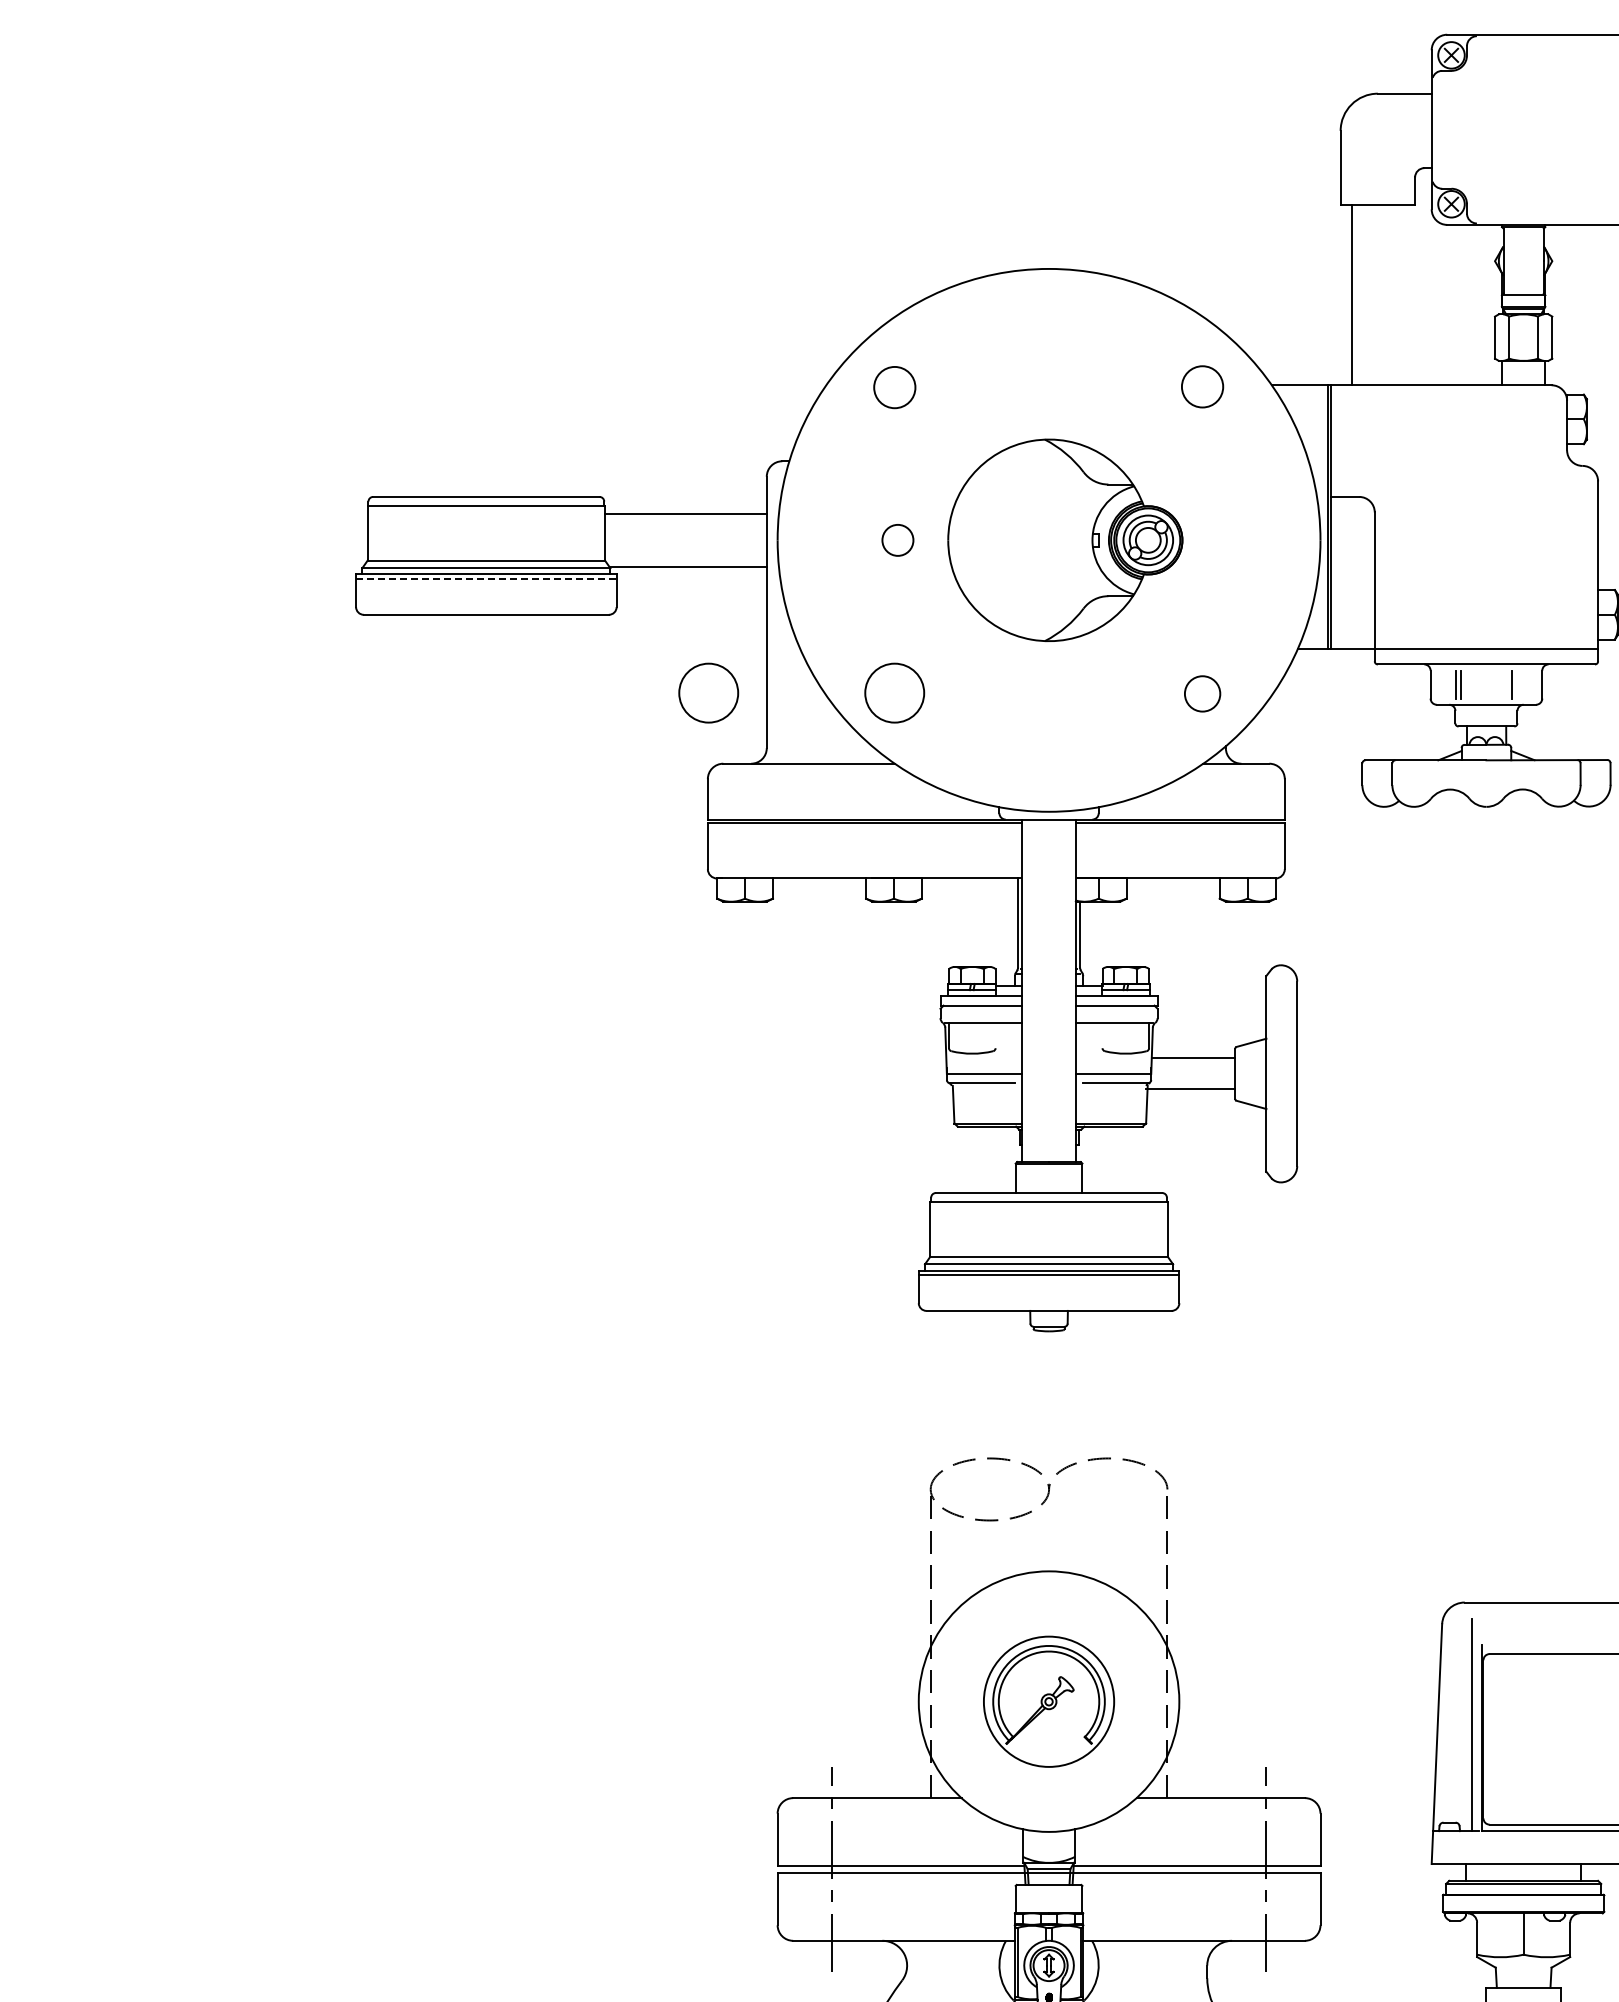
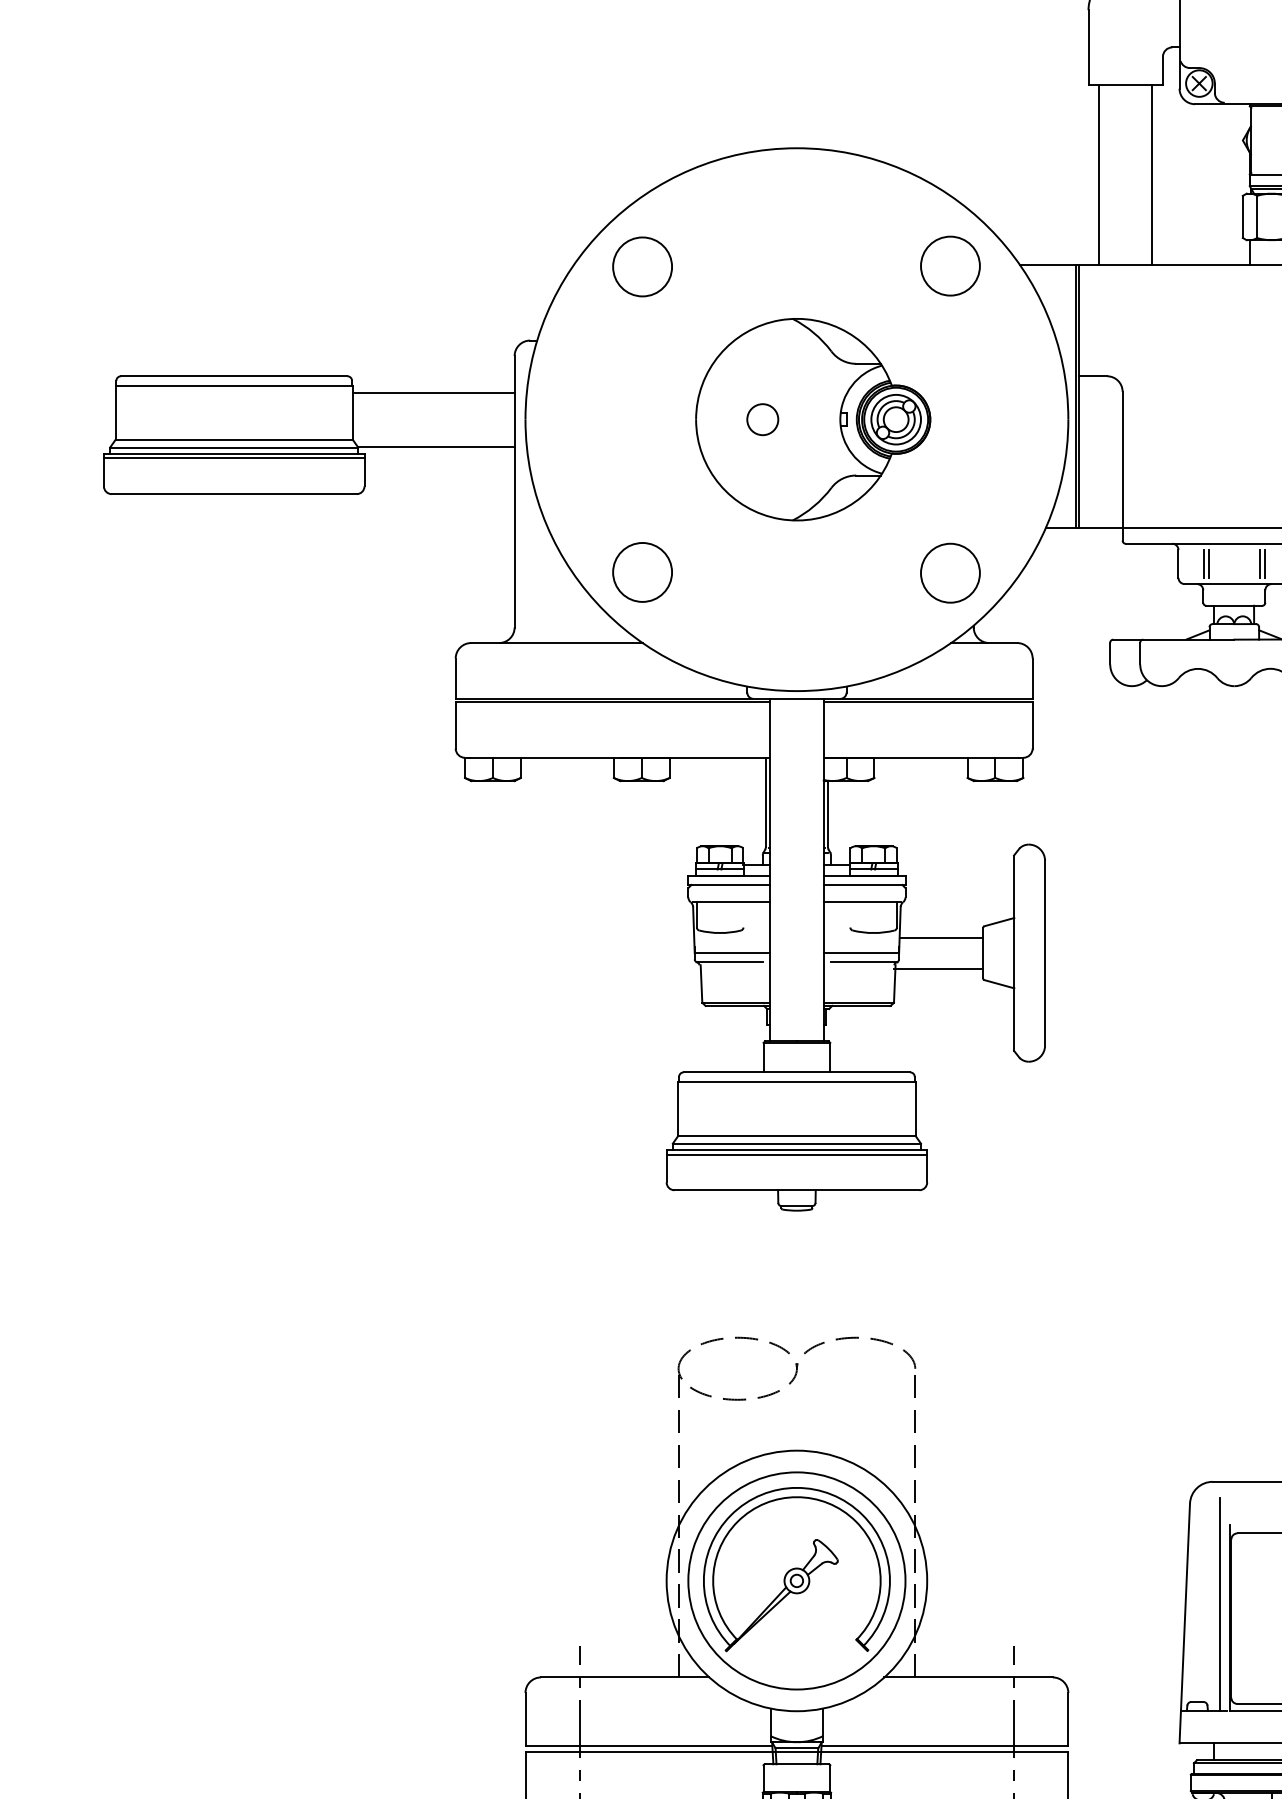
line: (1404, 295) -> (1152, 174), added
circle: (1202, 386) -> (950, 265), size x1.43
circle: (894, 387) -> (642, 266), size x1.43
circle: (897, 540) -> (762, 419), moved
line: (486, 579) -> (234, 458), dashed -> solid
line: (1516, 684) -> (1264, 563), added
circle: (708, 692) -> (456, 571), removed
circle: (1202, 693) -> (950, 572), size x1.67
part: (1048, 1701) -> (796, 1580), size x1.67

